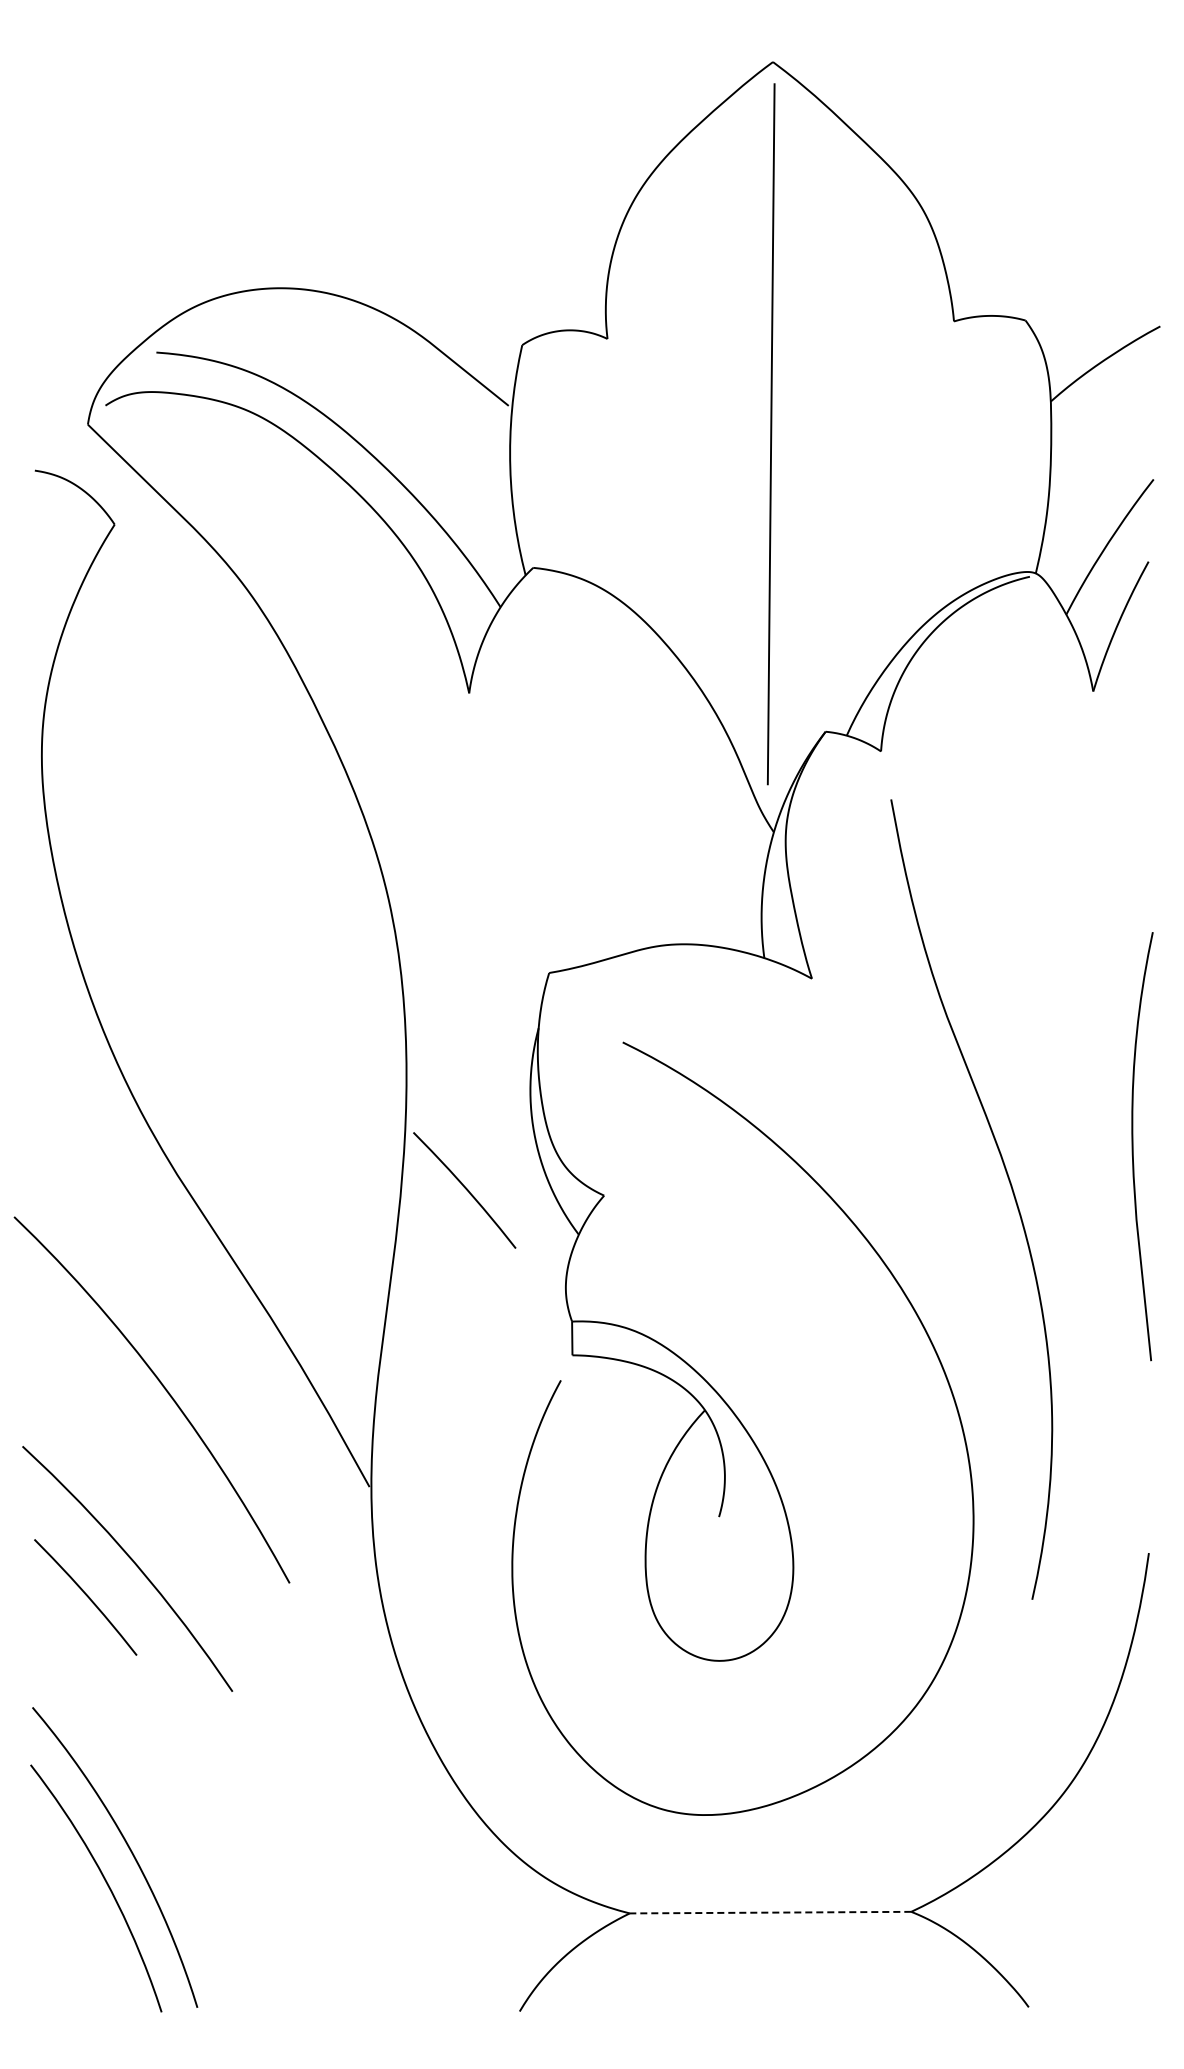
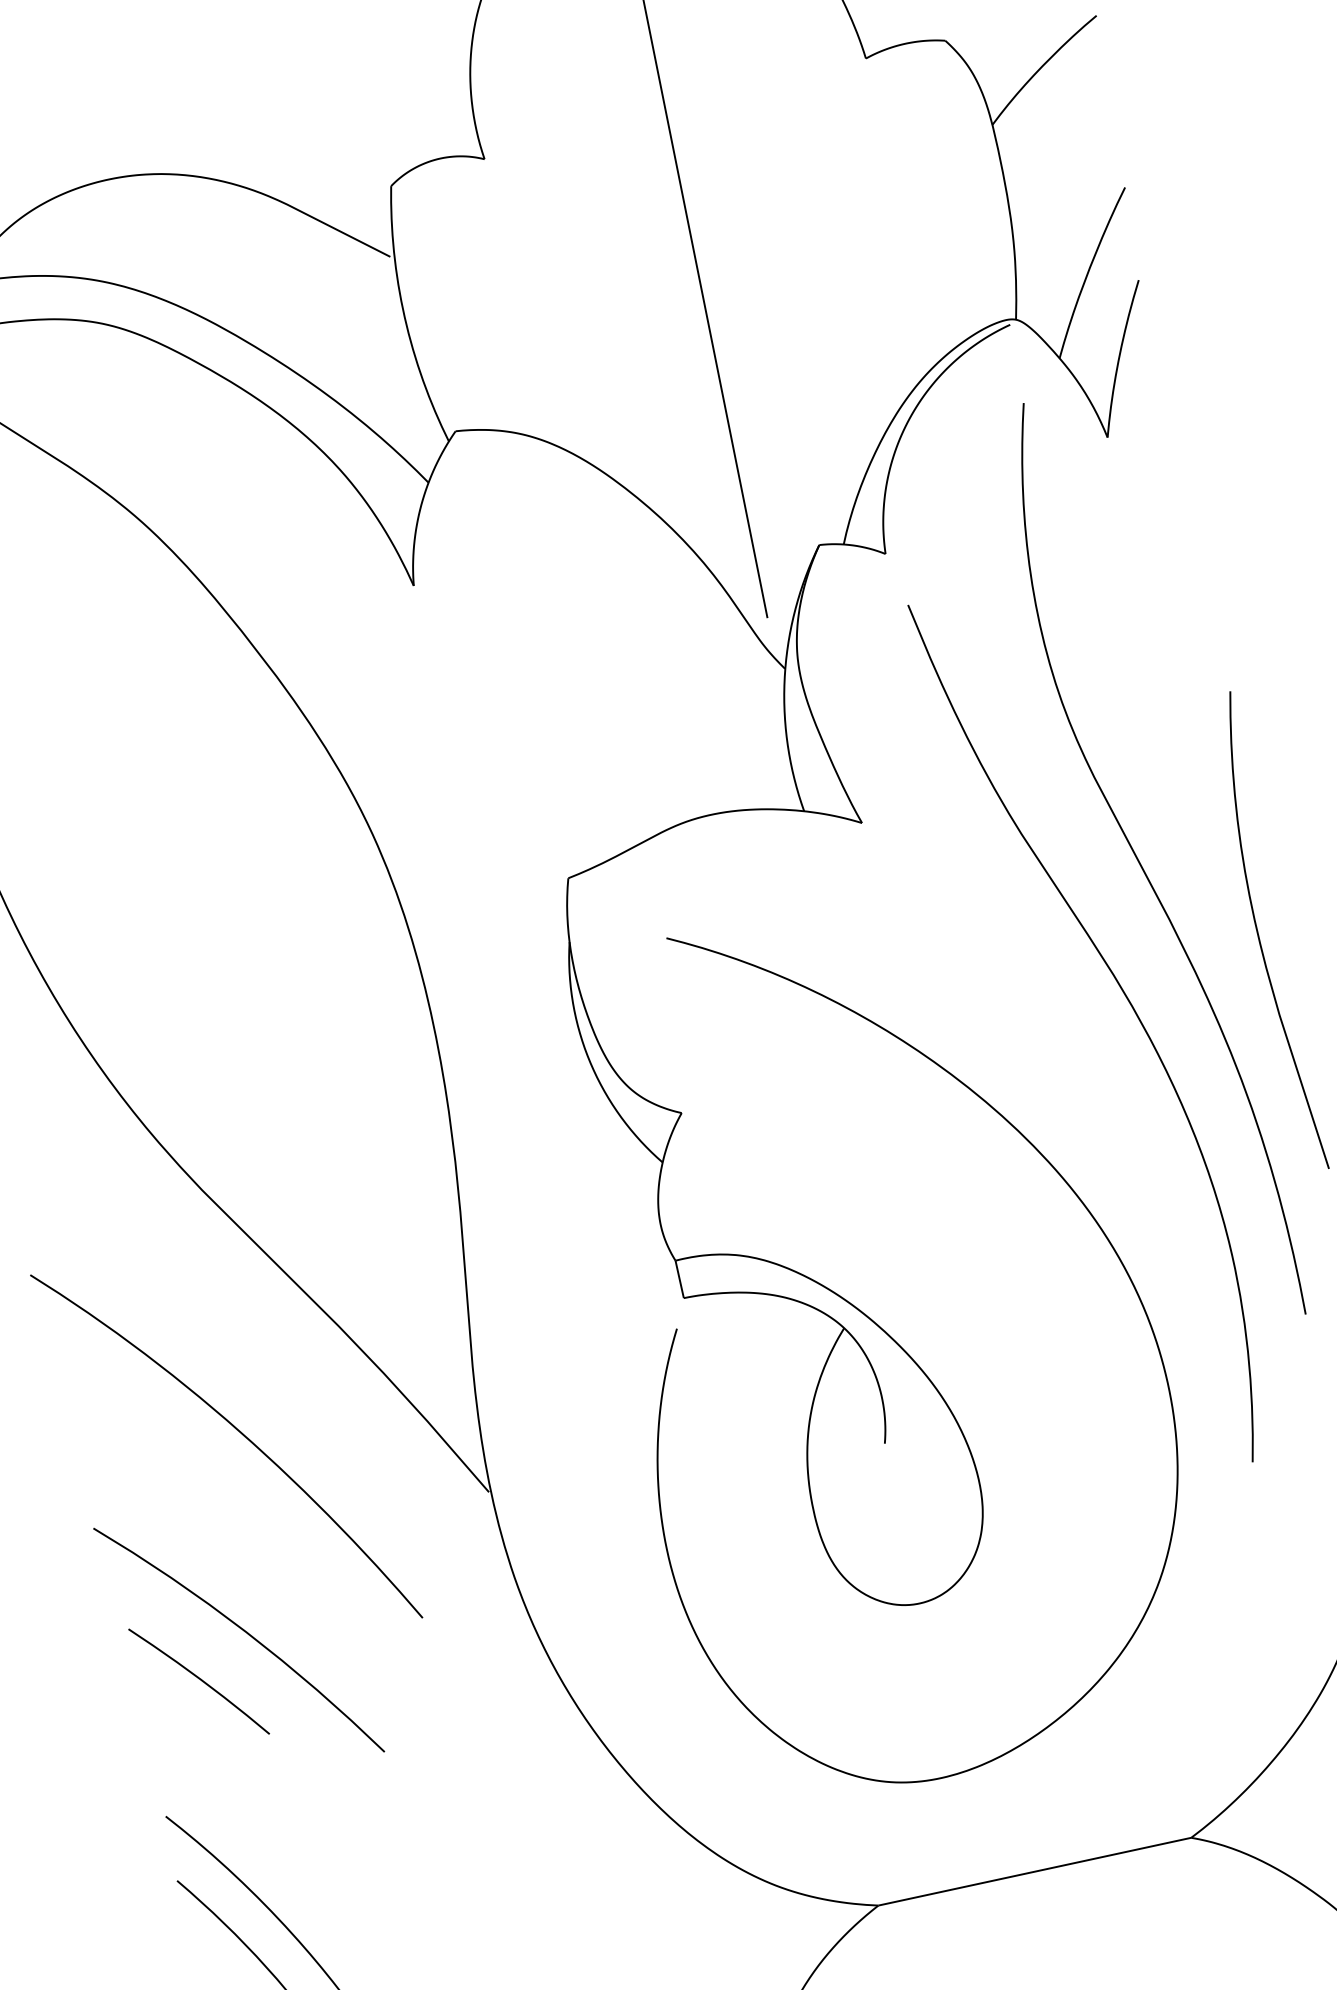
curve: (1045, 1065) -> (1142, 864), added
curve: (465, 1189) -> (525, 1138), removed
line: (770, 1912) -> (1034, 1871), dashed -> solid

